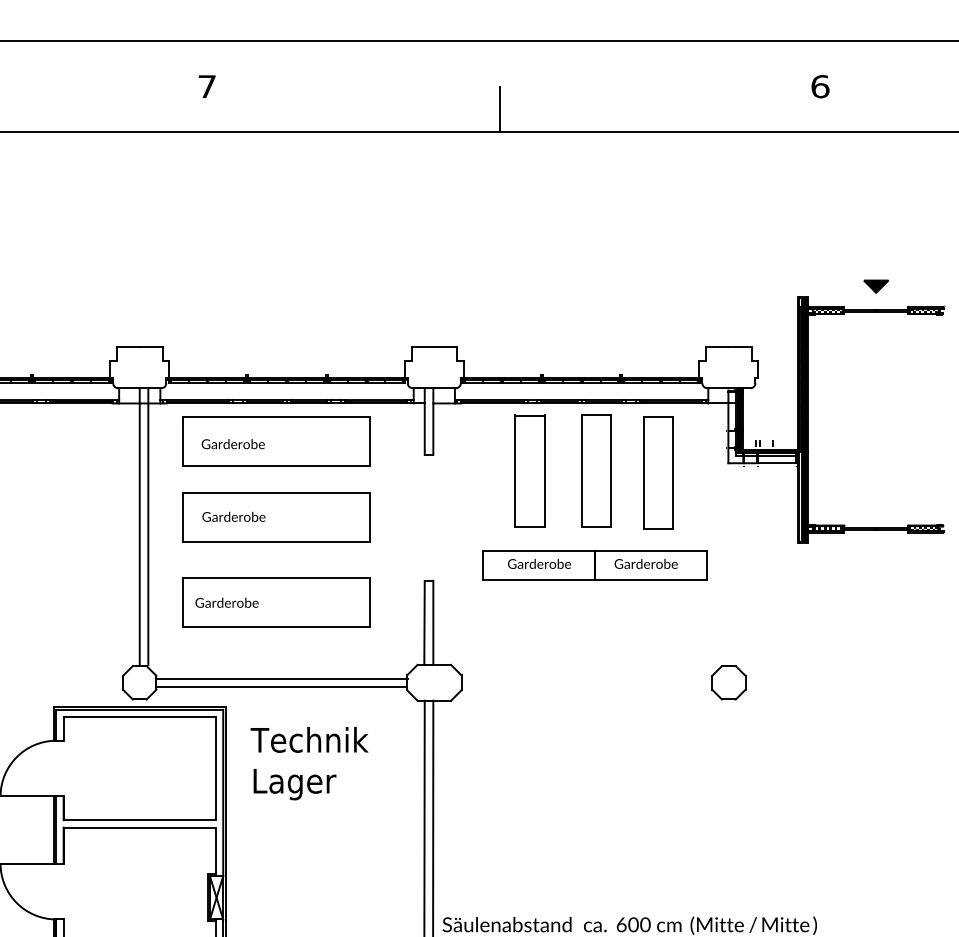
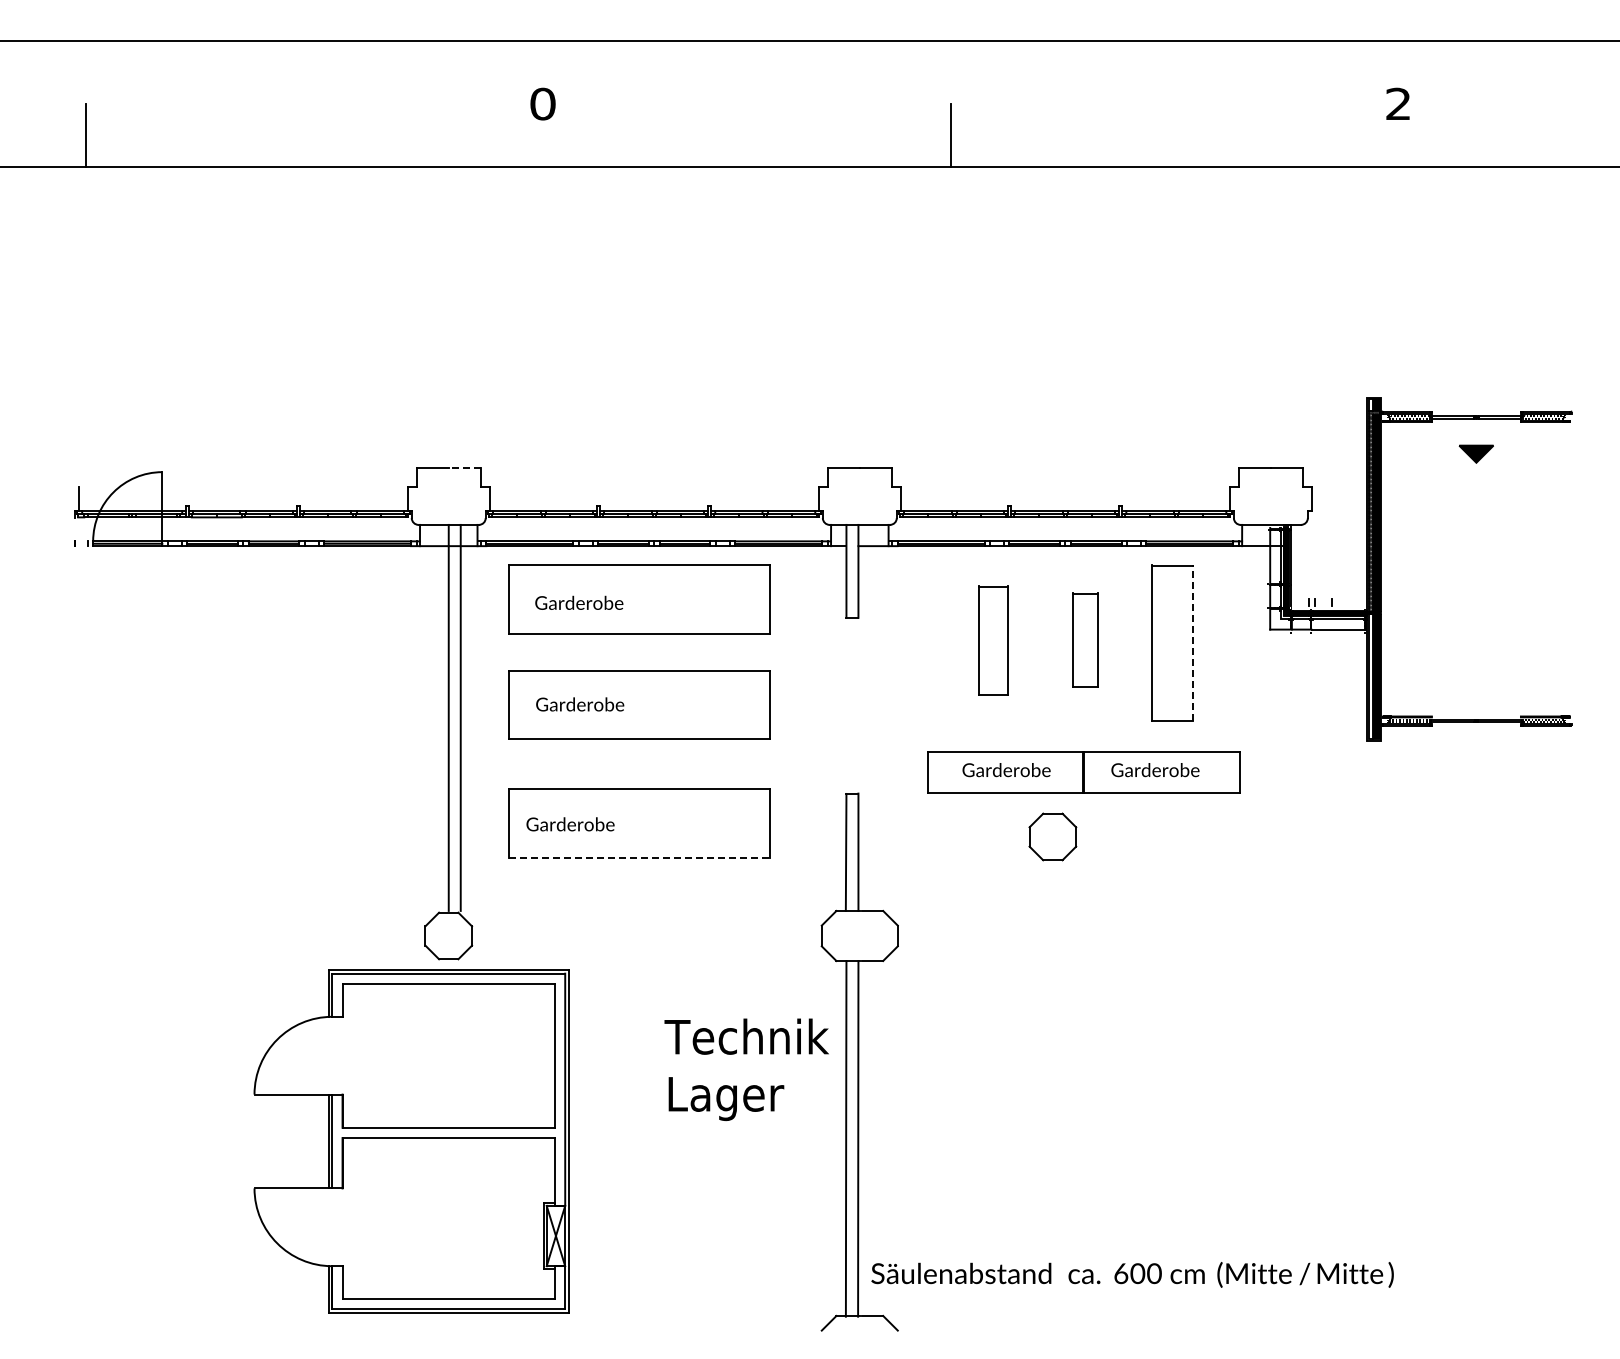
text: (206, 86) -> (542, 103), 7 -> 0
text: (820, 86) -> (1398, 103), 6 -> 2
part: (875, 286) -> (1475, 453), moved
line: (151, 347) -> (464, 468), solid -> dashed
part: (596, 470) -> (1085, 639), size x0.6
part: (530, 471) -> (993, 640), size x0.7
line: (672, 472) -> (1192, 642), solid -> dashed
line: (277, 626) -> (640, 857), solid -> dashed
line: (282, 678) -> (647, 929), removed
part: (728, 682) -> (1052, 836), moved
line: (281, 686) -> (646, 941), removed
text: (309, 763) -> (746, 1069), moved

